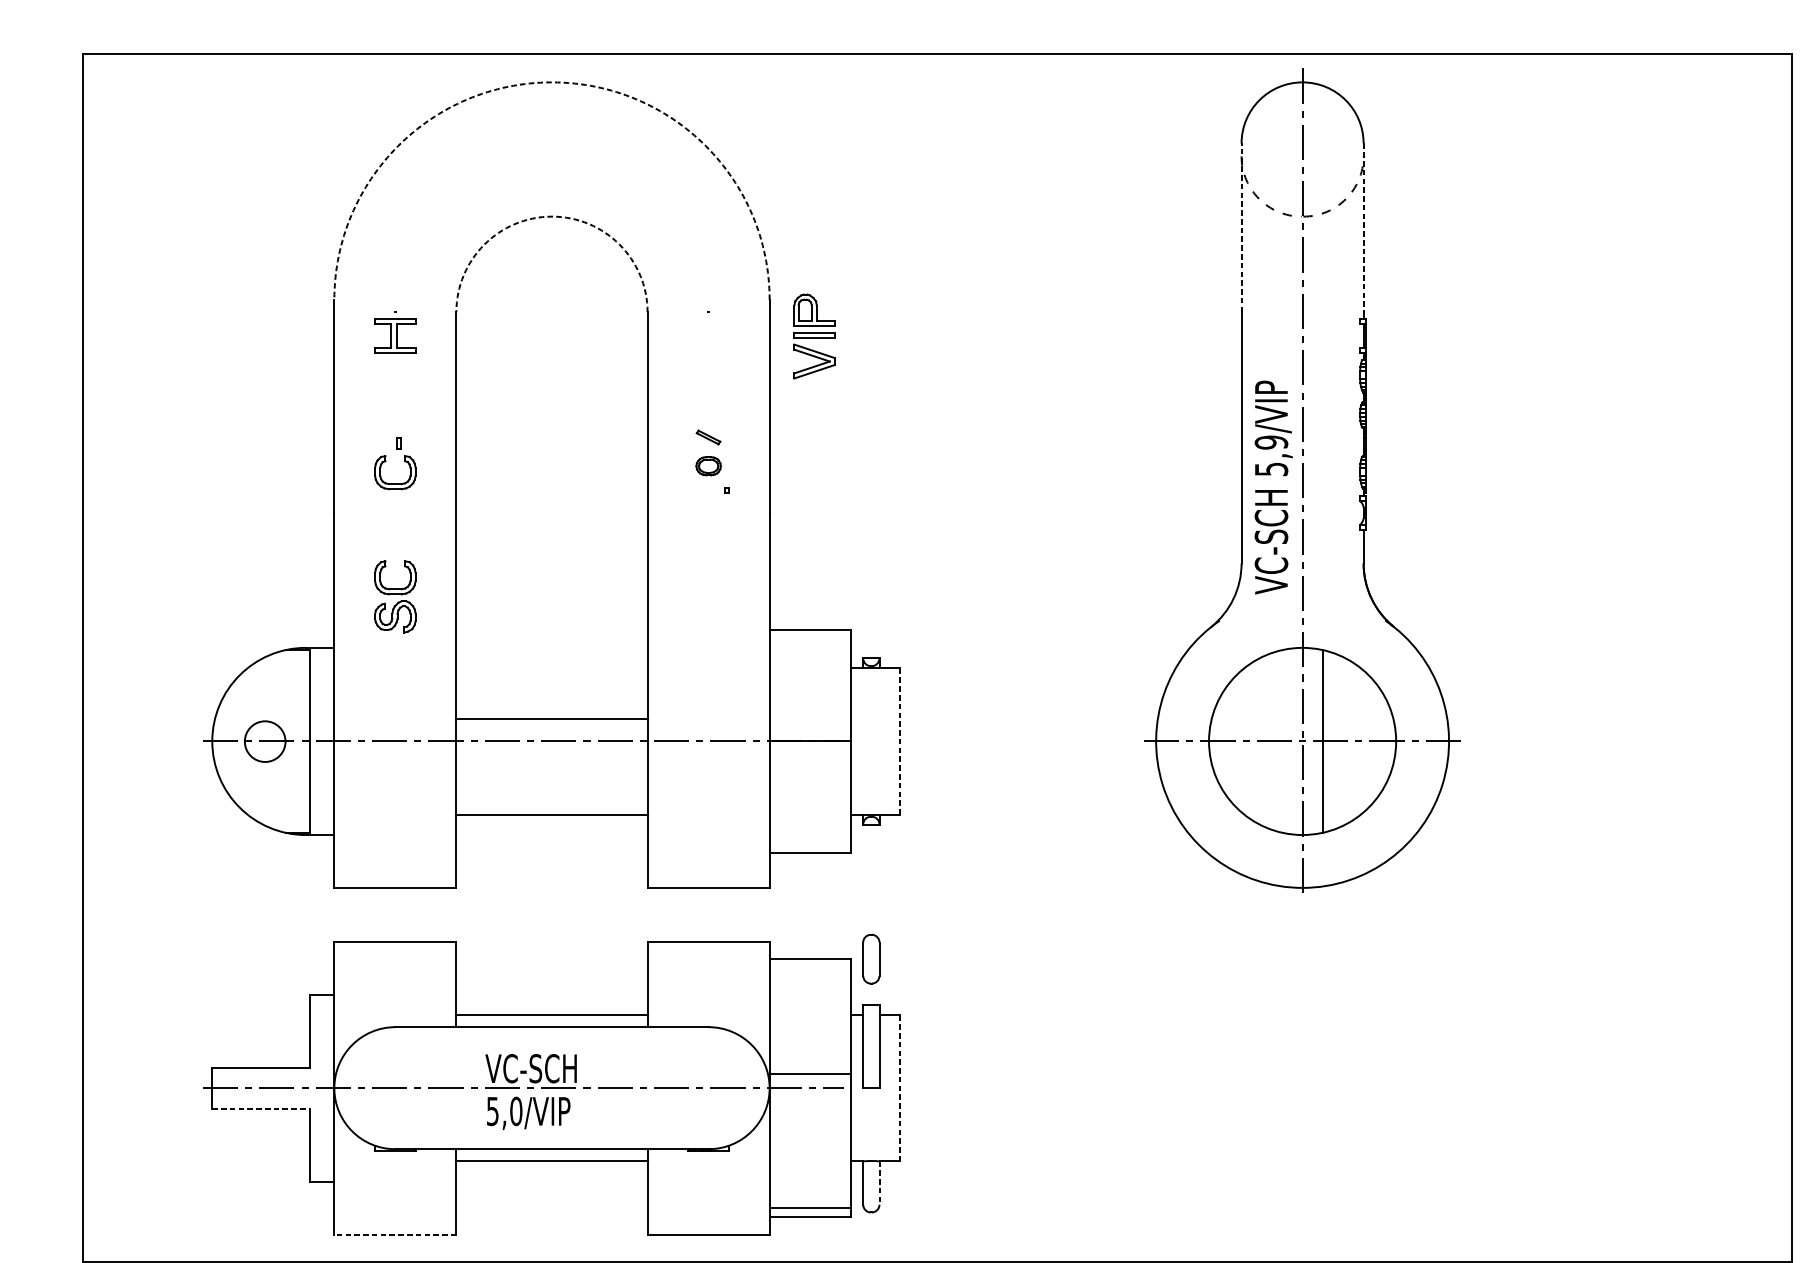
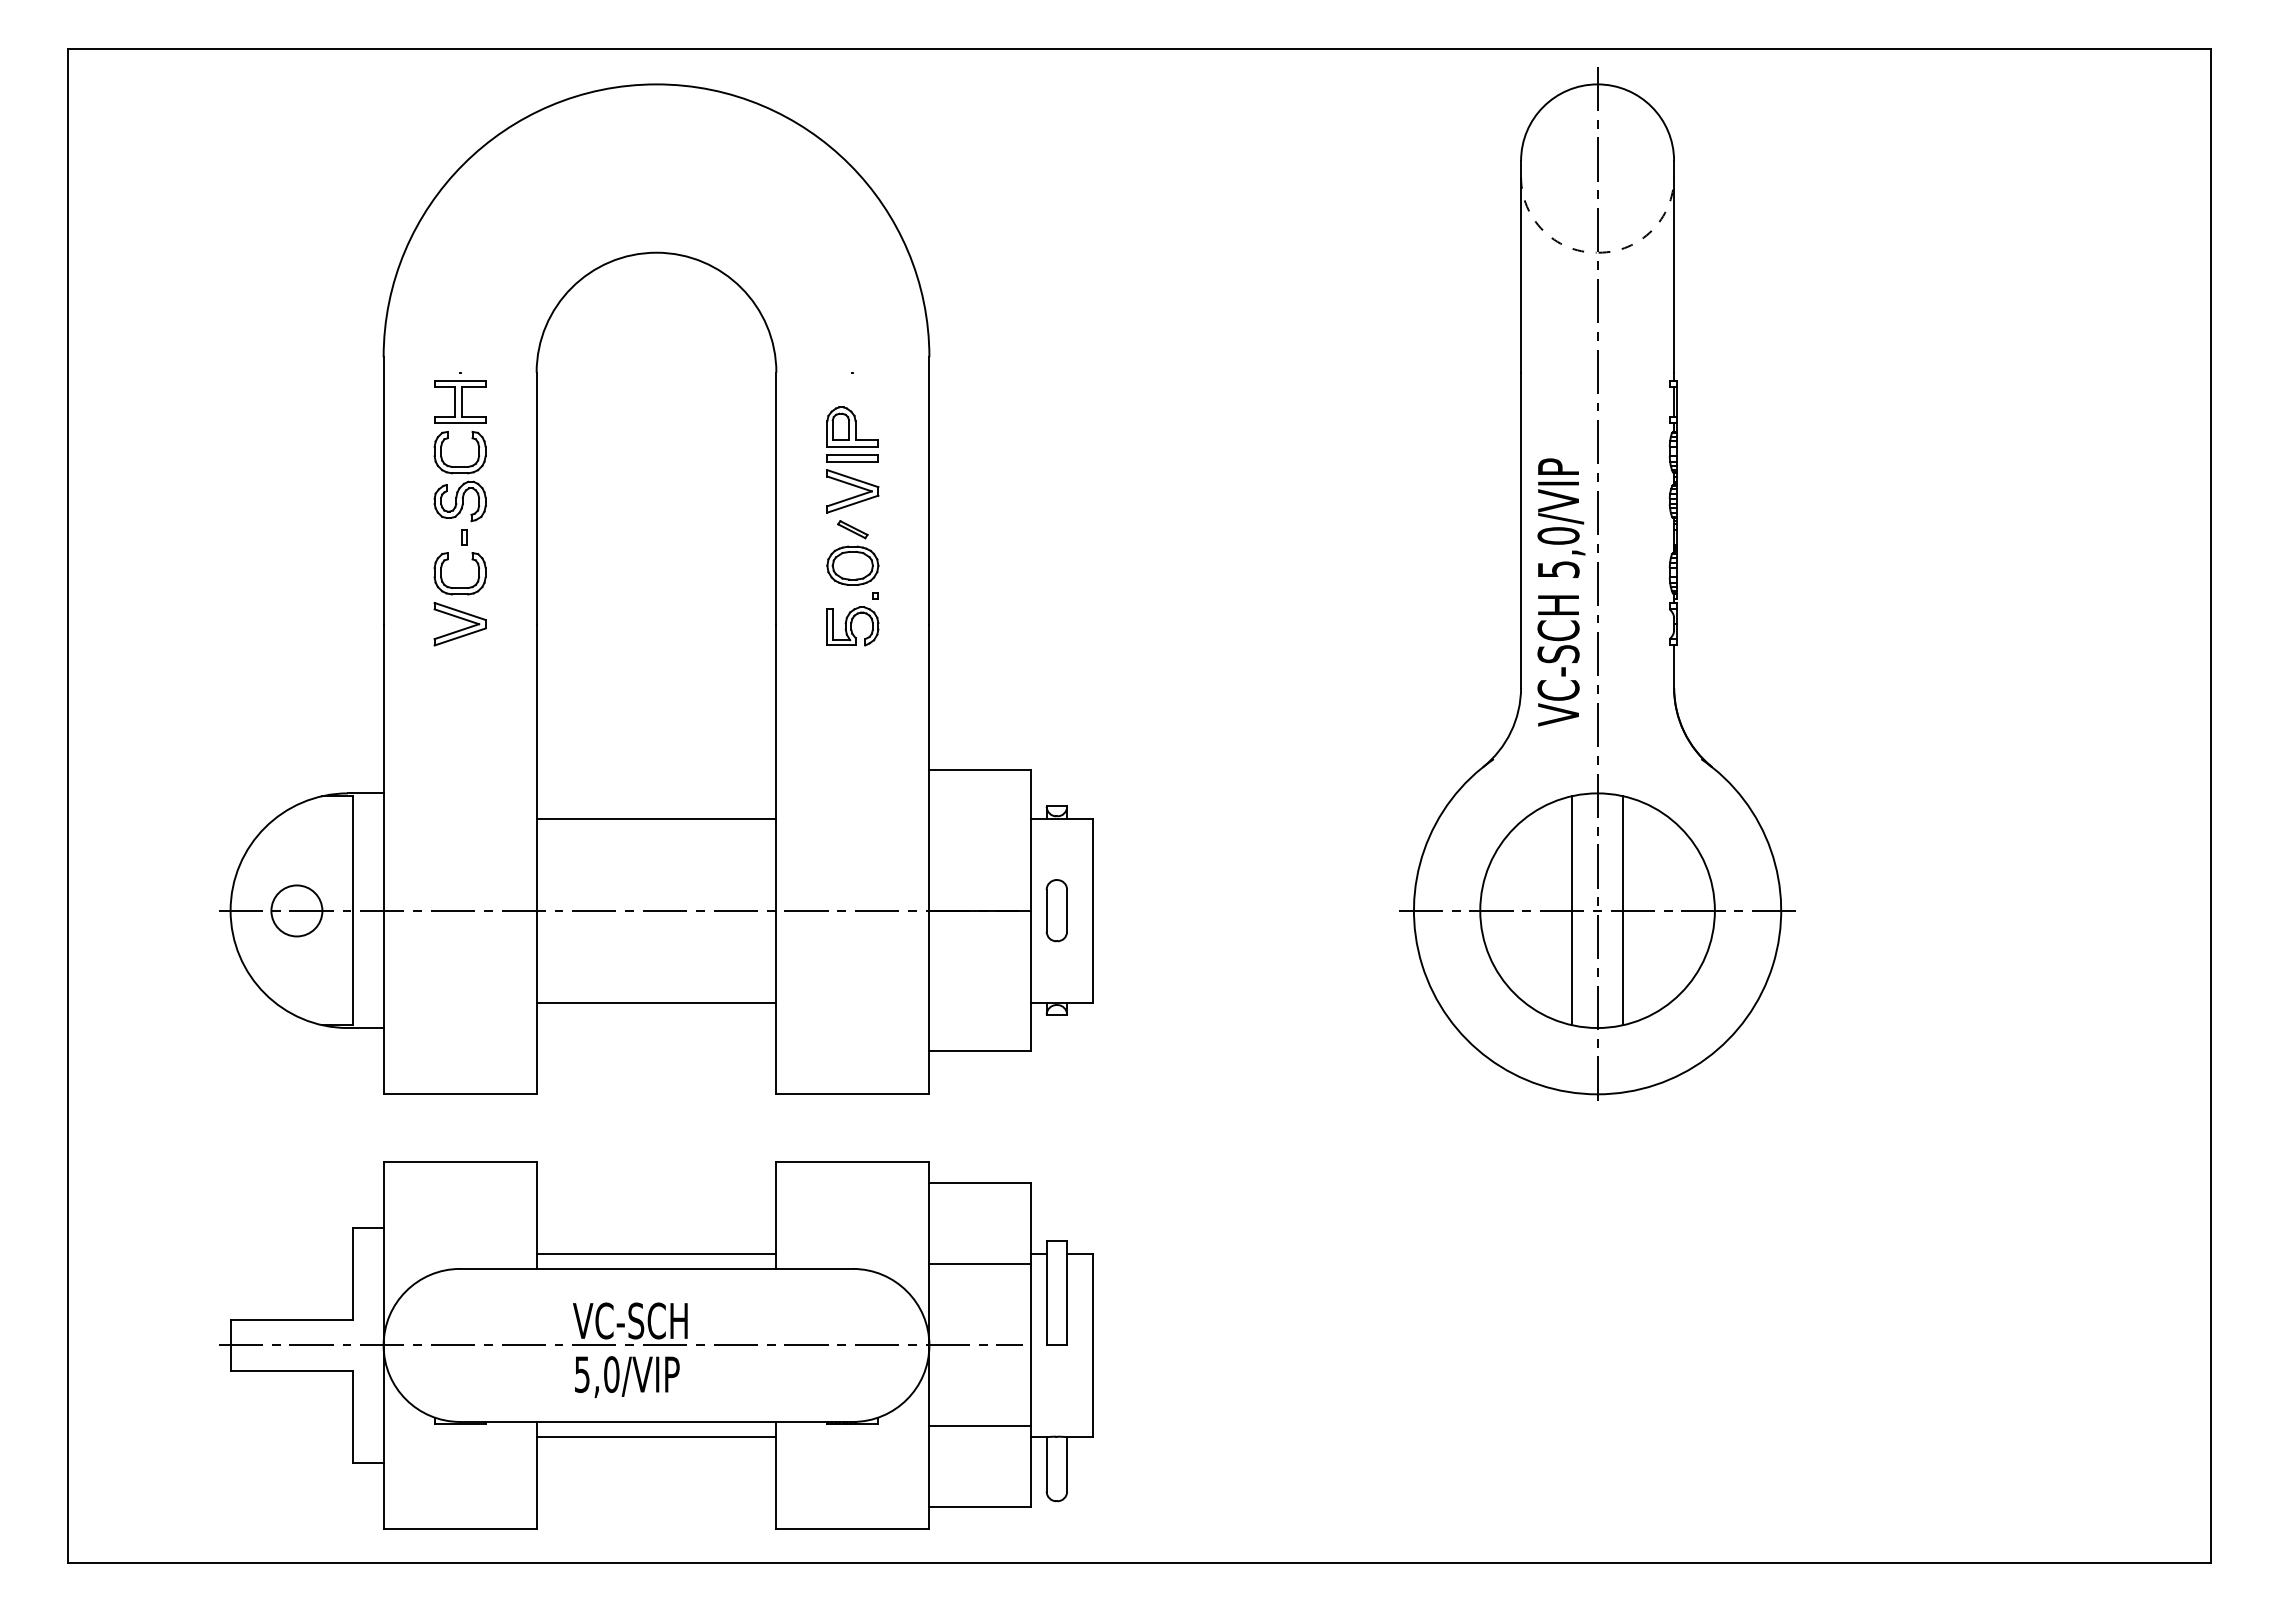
arc: (551, 82) -> (656, 84), dashed -> solid
arc: (551, 216) -> (656, 252), dashed -> solid
line: (1241, 227) -> (1521, 266), dashed -> solid
line: (1363, 227) -> (1674, 266), dashed -> solid
part: (814, 336) -> (852, 459), moved
text: (1271, 442) -> (1558, 535), 5,9/VIP -> 5,0/VIP
part: (708, 466) -> (852, 565), size x1.67
part: (394, 513) -> (459, 624), added
part: (708, 514) -> (852, 626), added
part: (394, 596) -> (459, 476), moved
line: (551, 718) -> (656, 818), moved
line: (899, 741) -> (1092, 910), dashed -> solid
line: (1282, 741) -> (1572, 910), added
part: (871, 959) -> (1056, 910), moved
line: (810, 1073) -> (980, 1264), moved
line: (899, 1088) -> (1092, 1345), dashed -> solid
line: (261, 1108) -> (292, 1370), dashed -> solid
line: (879, 1183) -> (1067, 1464), dashed -> solid
line: (810, 1207) -> (980, 1426), moved
line: (395, 1234) -> (460, 1529), dashed -> solid

